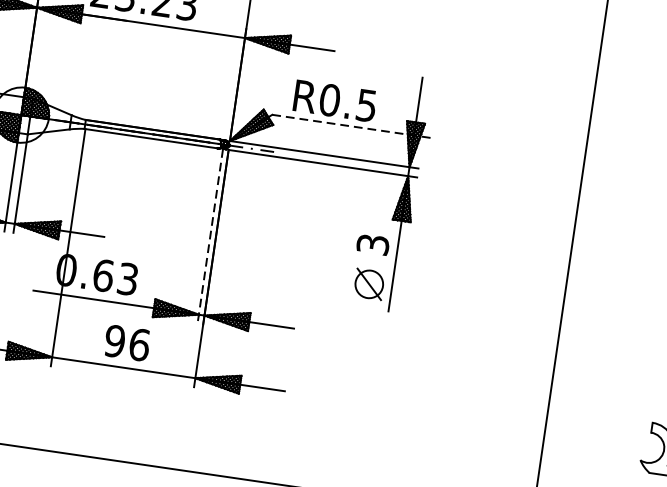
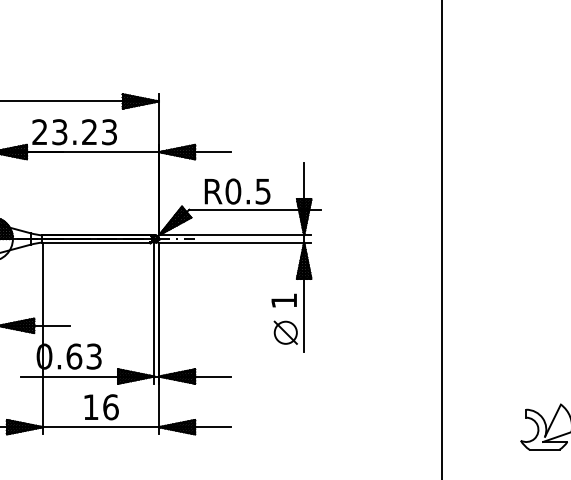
line: (354, 126) -> (255, 209), dashed -> solid
line: (210, 236) -> (154, 313), dashed -> solid
text: (373, 244) -> (284, 300), 3 -> 1
text: (114, 341) -> (90, 407), 96 -> 16

